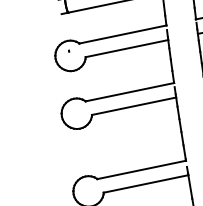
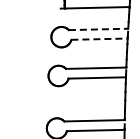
line: (122, 34) -> (98, 29), solid -> dashed
line: (128, 48) -> (100, 39), solid -> dashed

